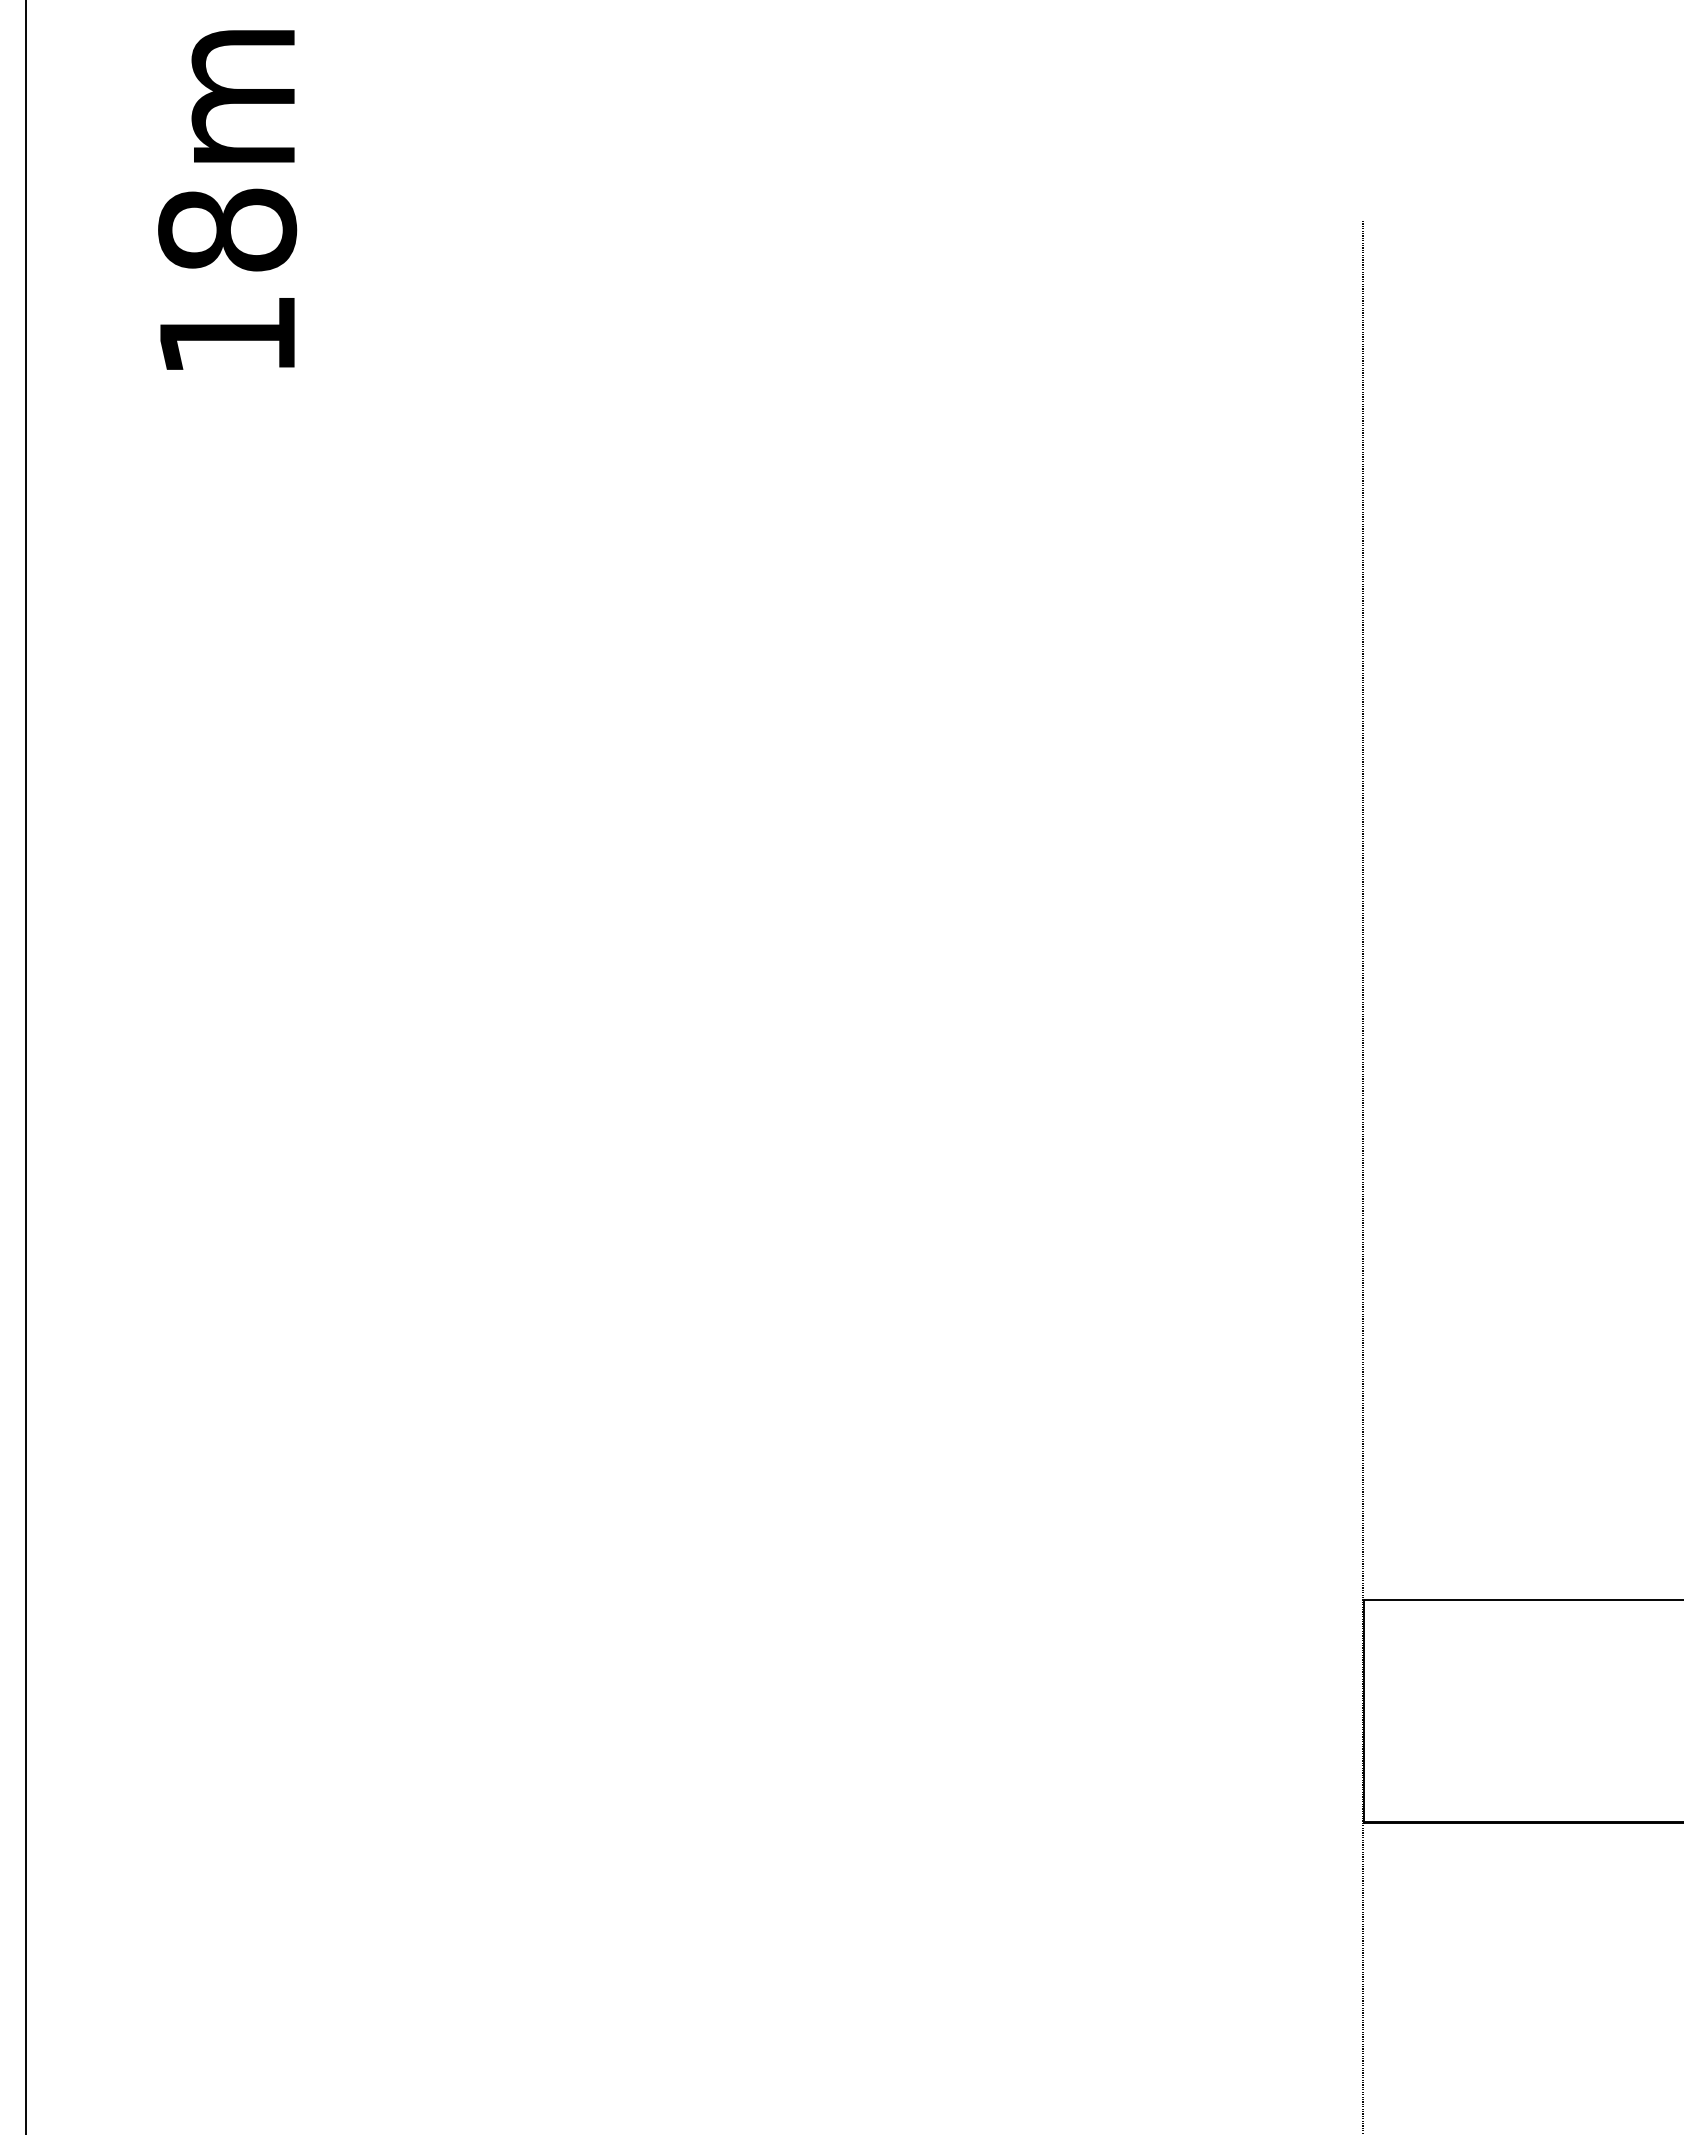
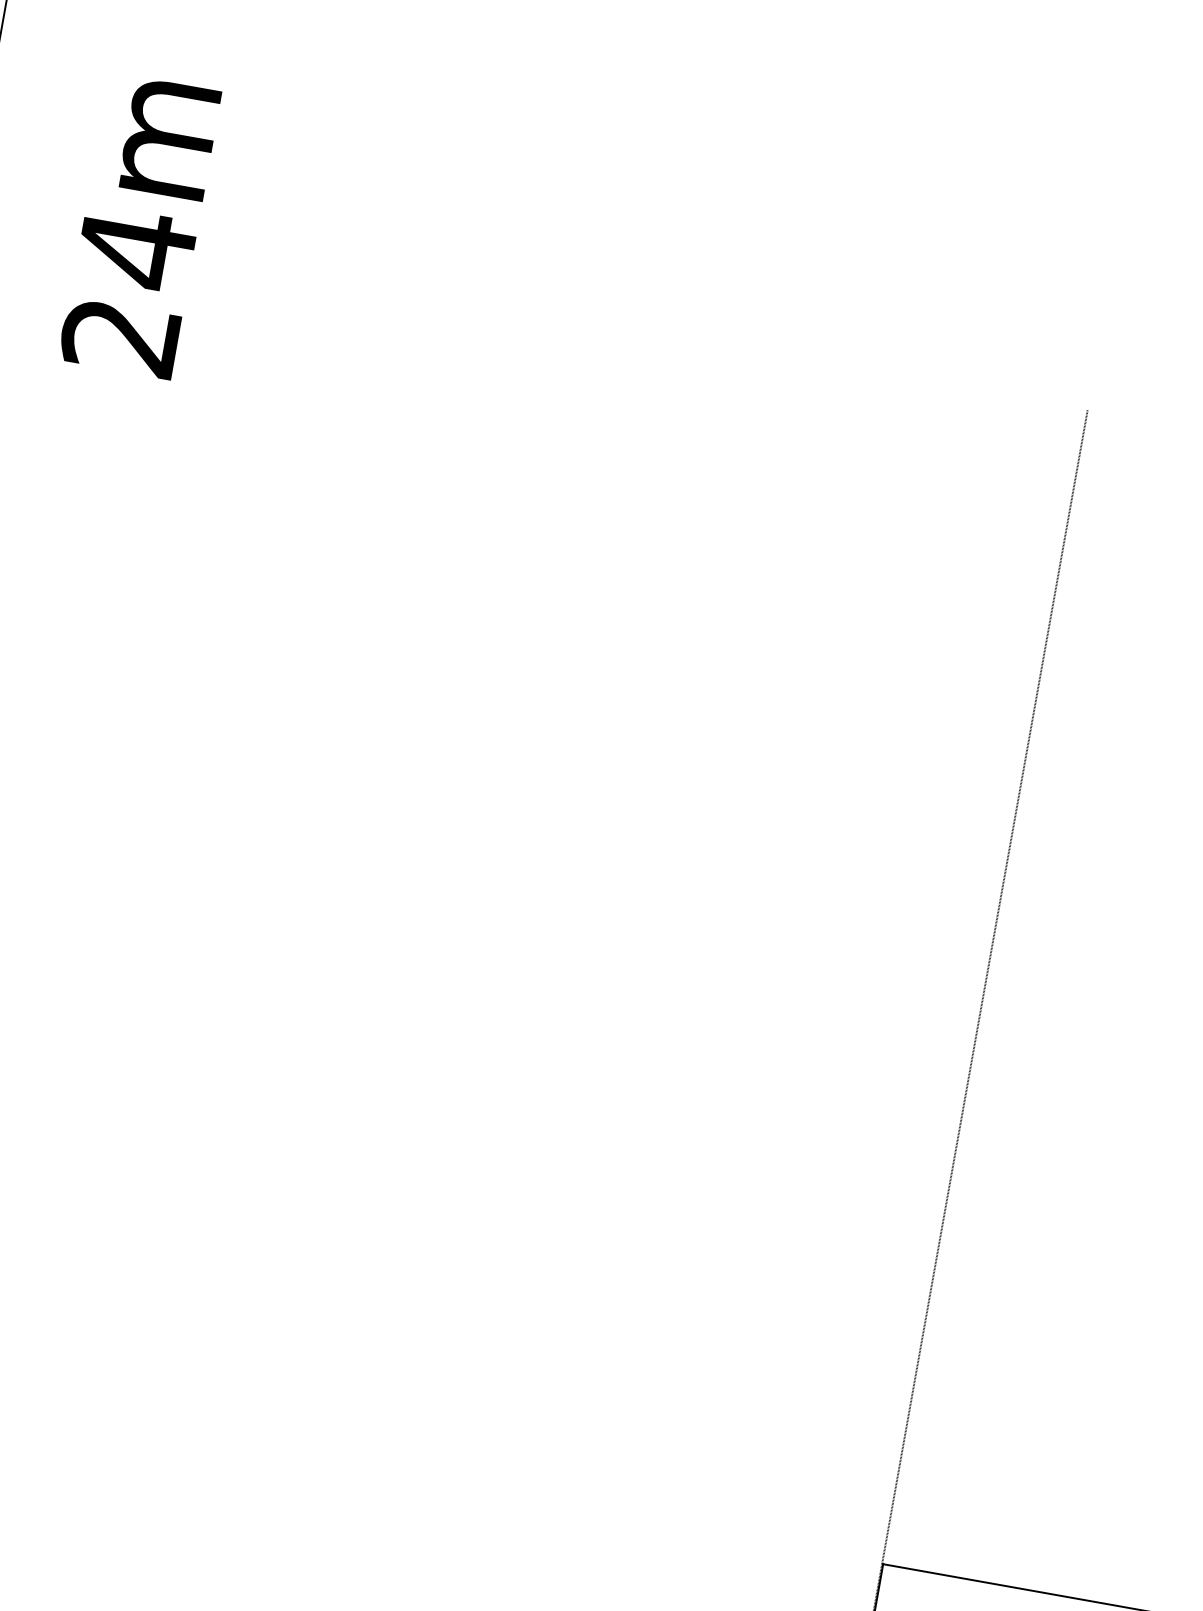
text: (227, 280) -> (129, 290), 18m -> 24m

